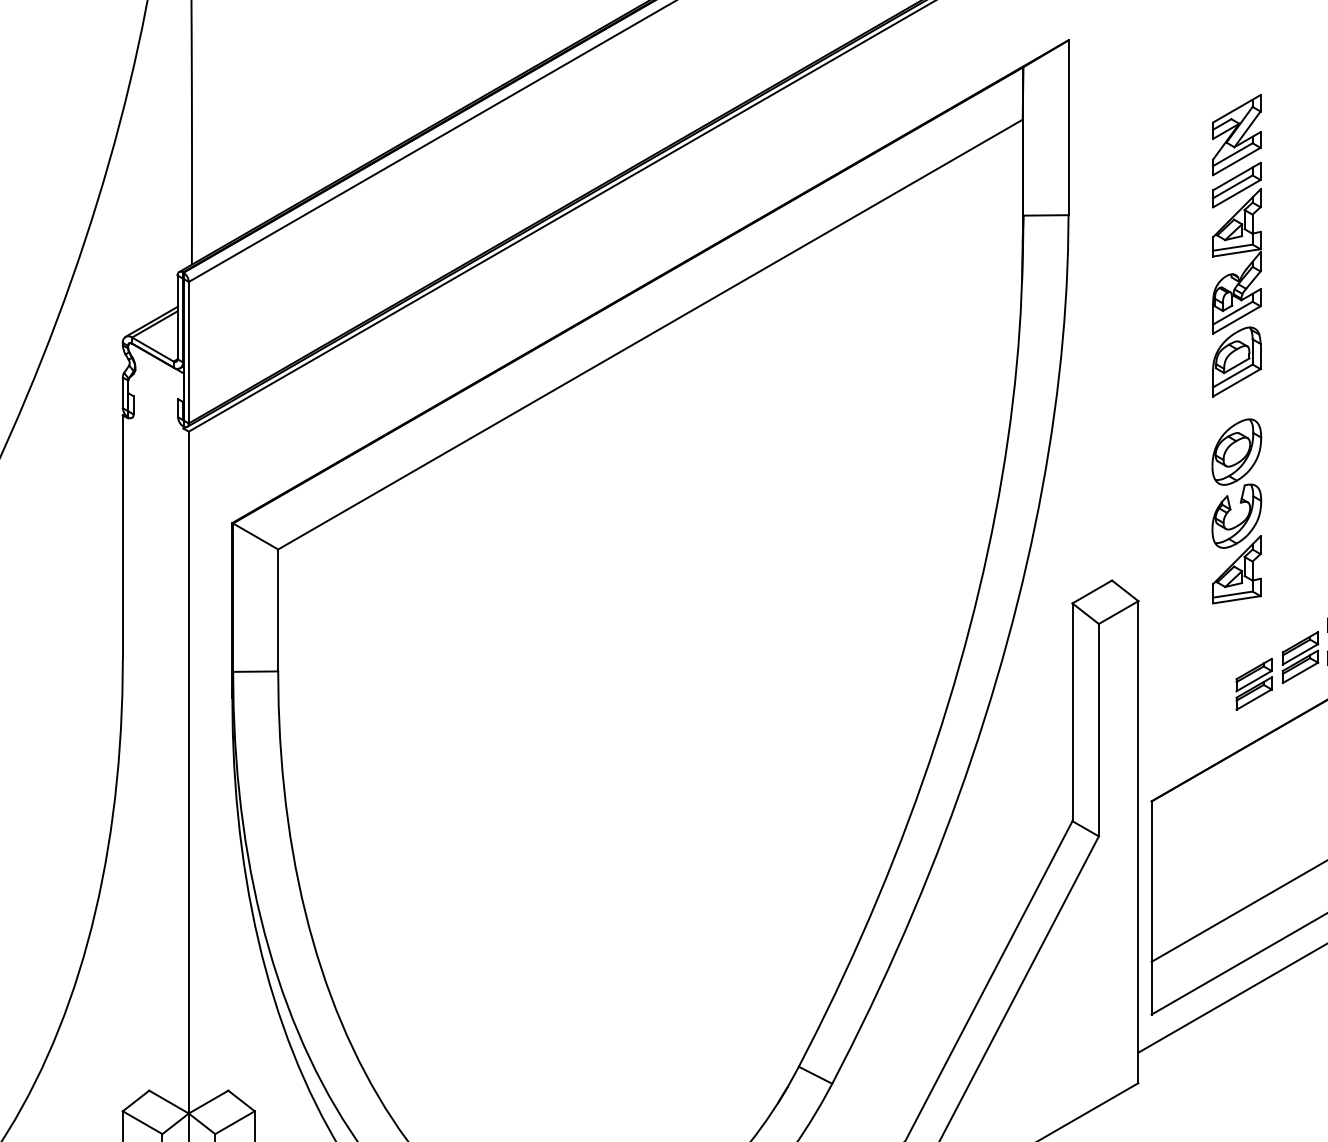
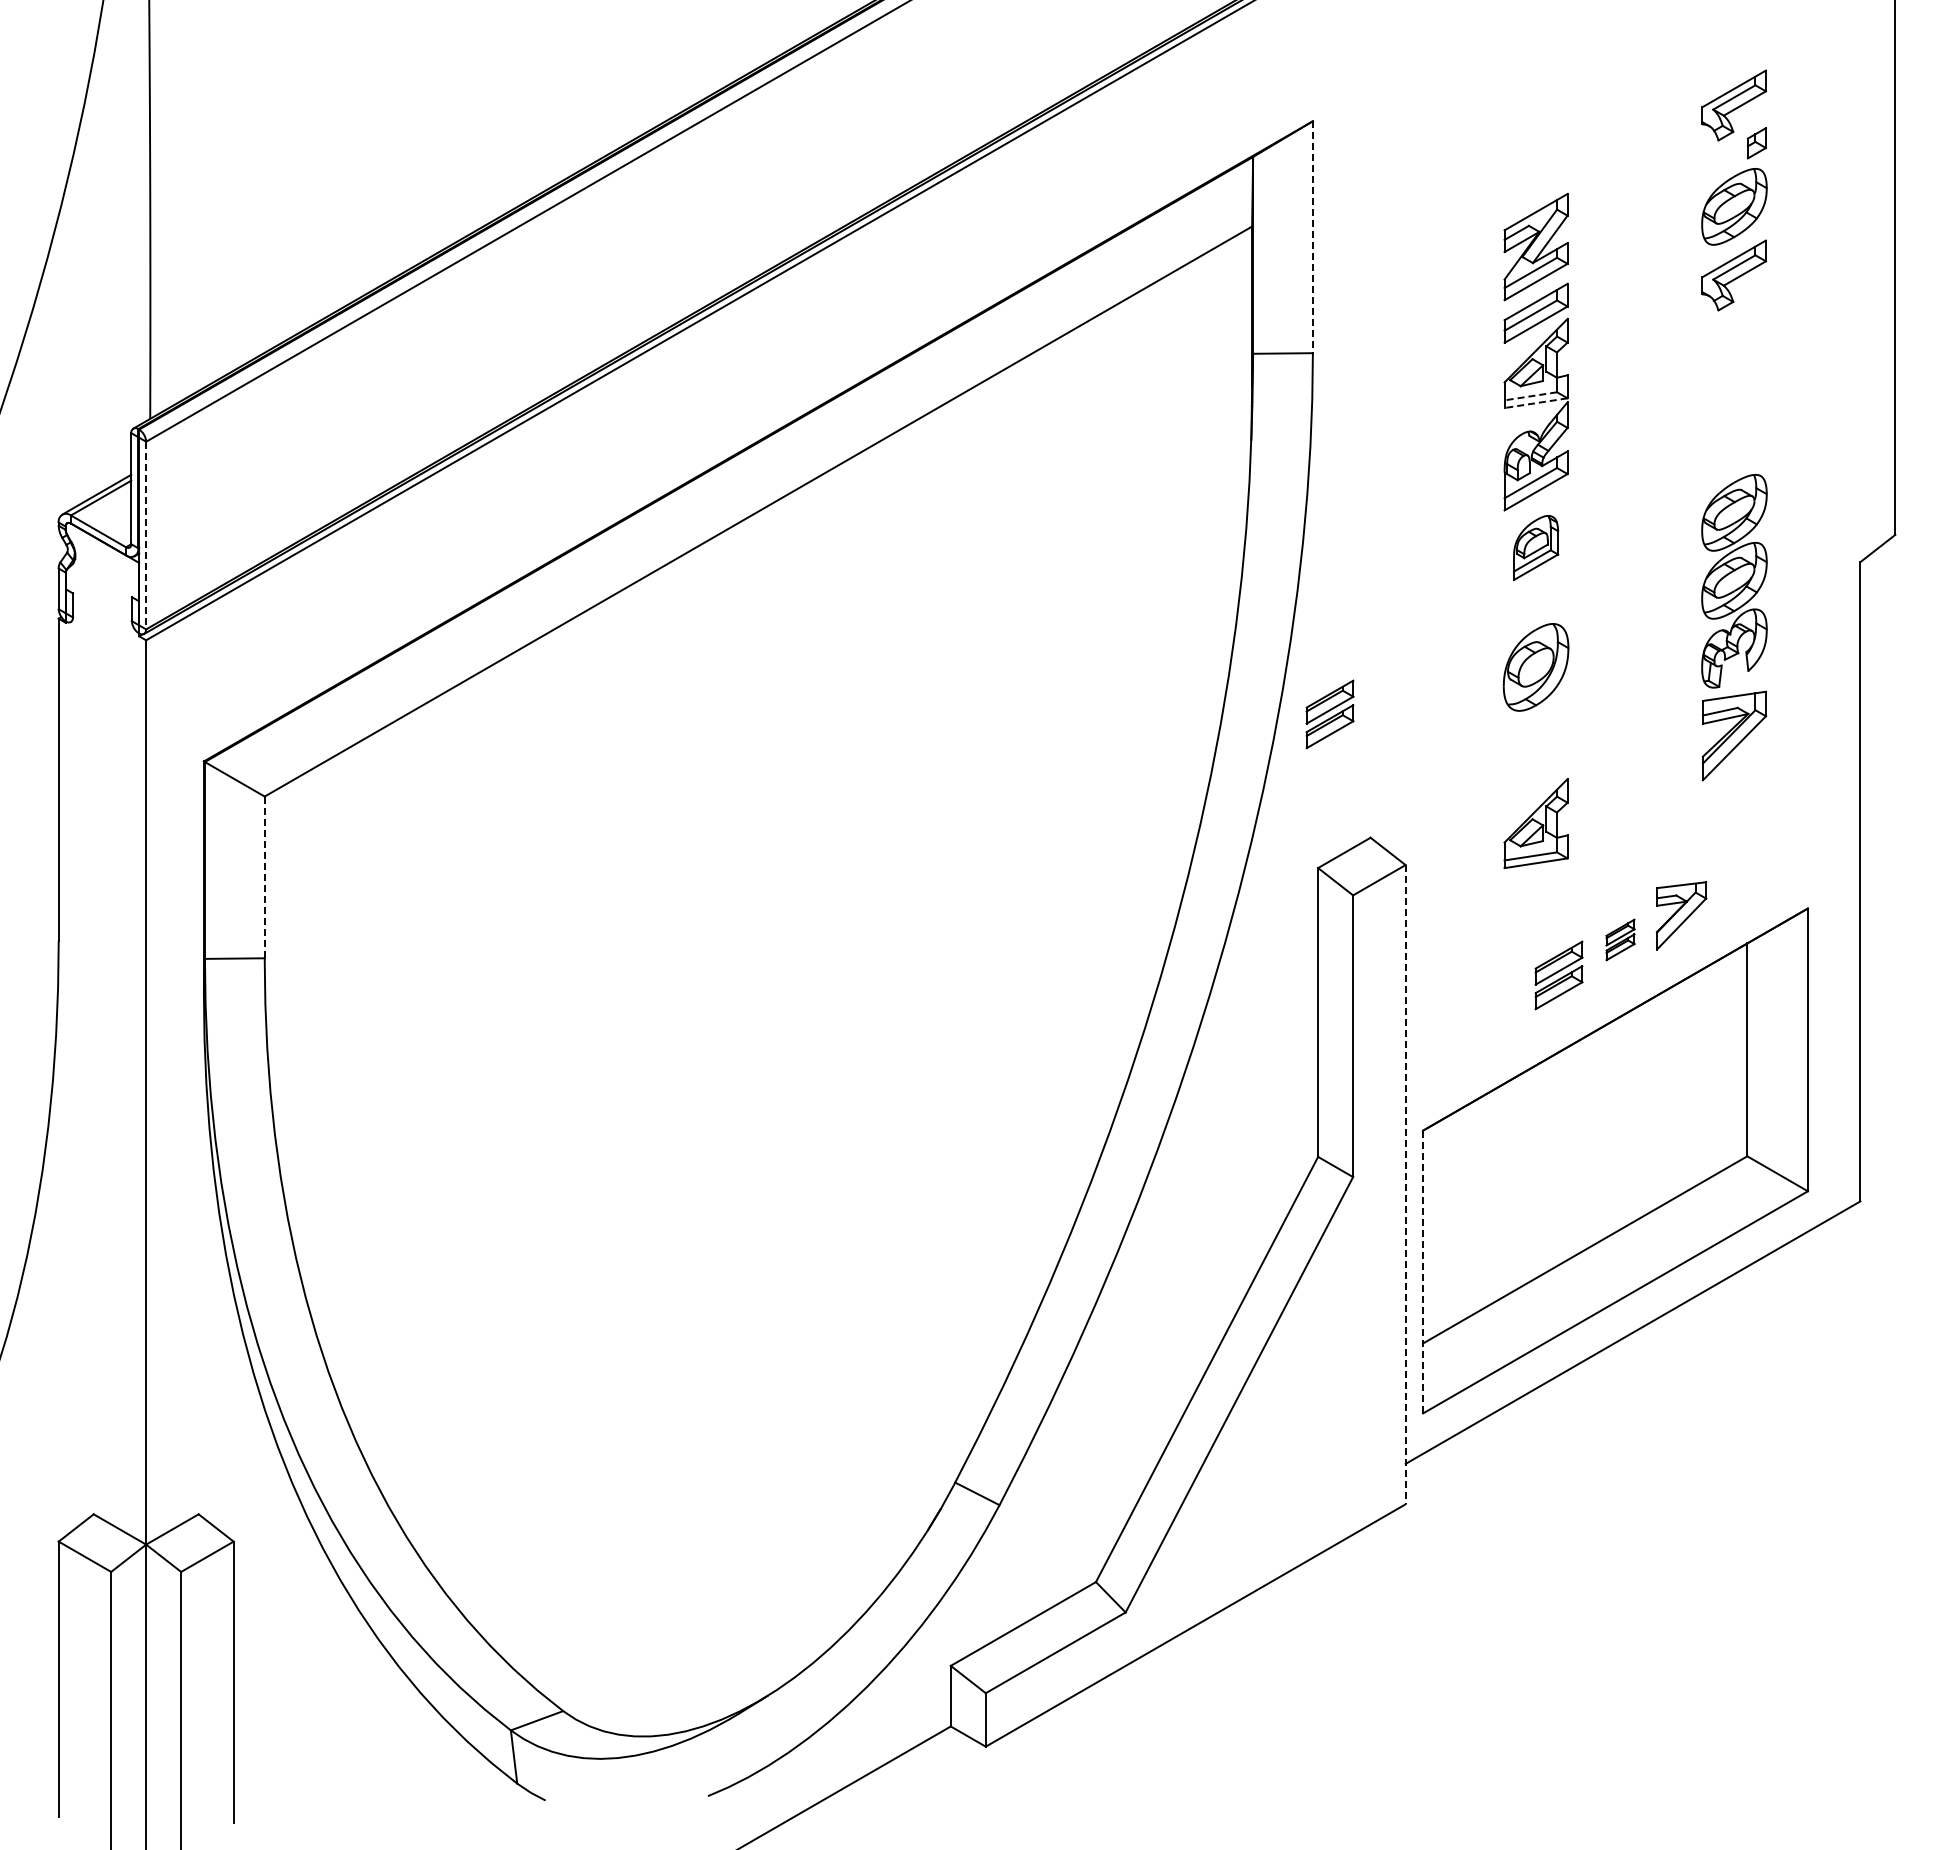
line: (1068, 127) -> (1312, 237), solid -> dashed
line: (1232, 247) -> (1530, 396), solid -> dashed
line: (1237, 253) -> (1536, 403), solid -> dashed
line: (189, 352) -> (146, 535), solid -> dashed
part: (1236, 361) -> (1535, 547), size x0.7
part: (1081, 487) -> (1329, 714), added
part: (1231, 510) -> (1528, 744), removed
line: (278, 610) -> (264, 877), solid -> dashed
part: (1300, 657) -> (1620, 939), size x0.6
line: (1138, 841) -> (1405, 1184), solid -> dashed
line: (1151, 907) -> (1423, 1271), solid -> dashed

